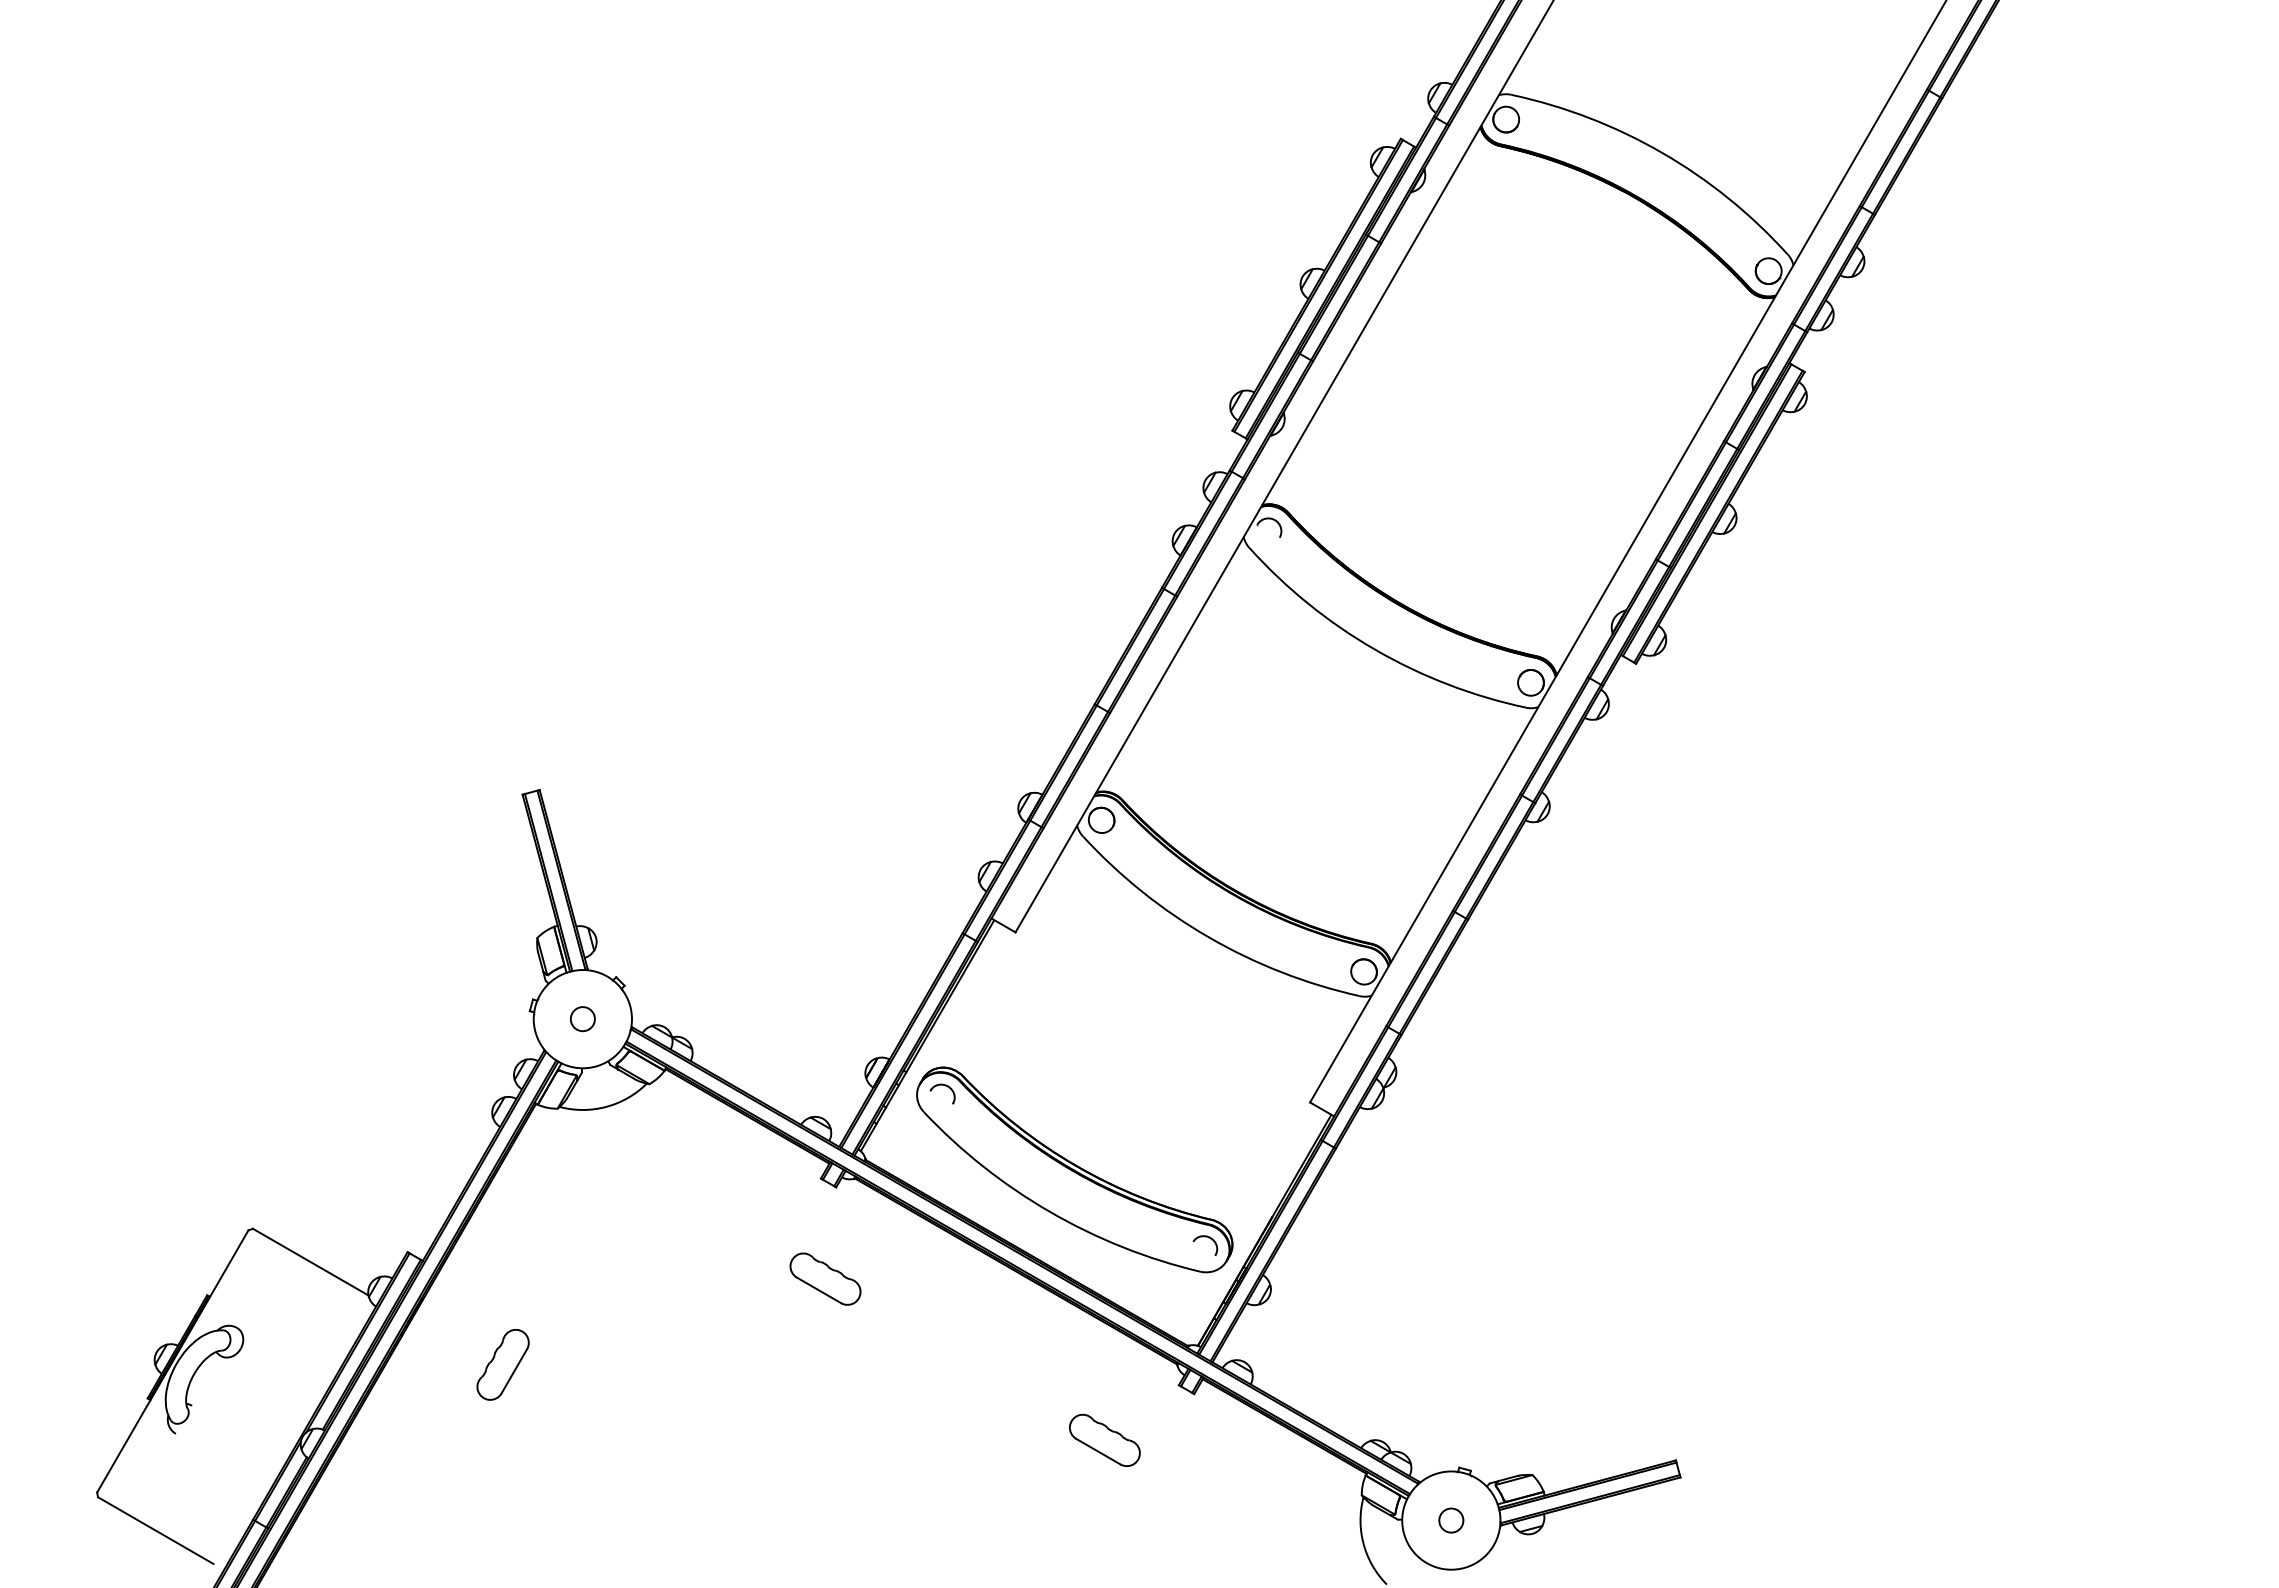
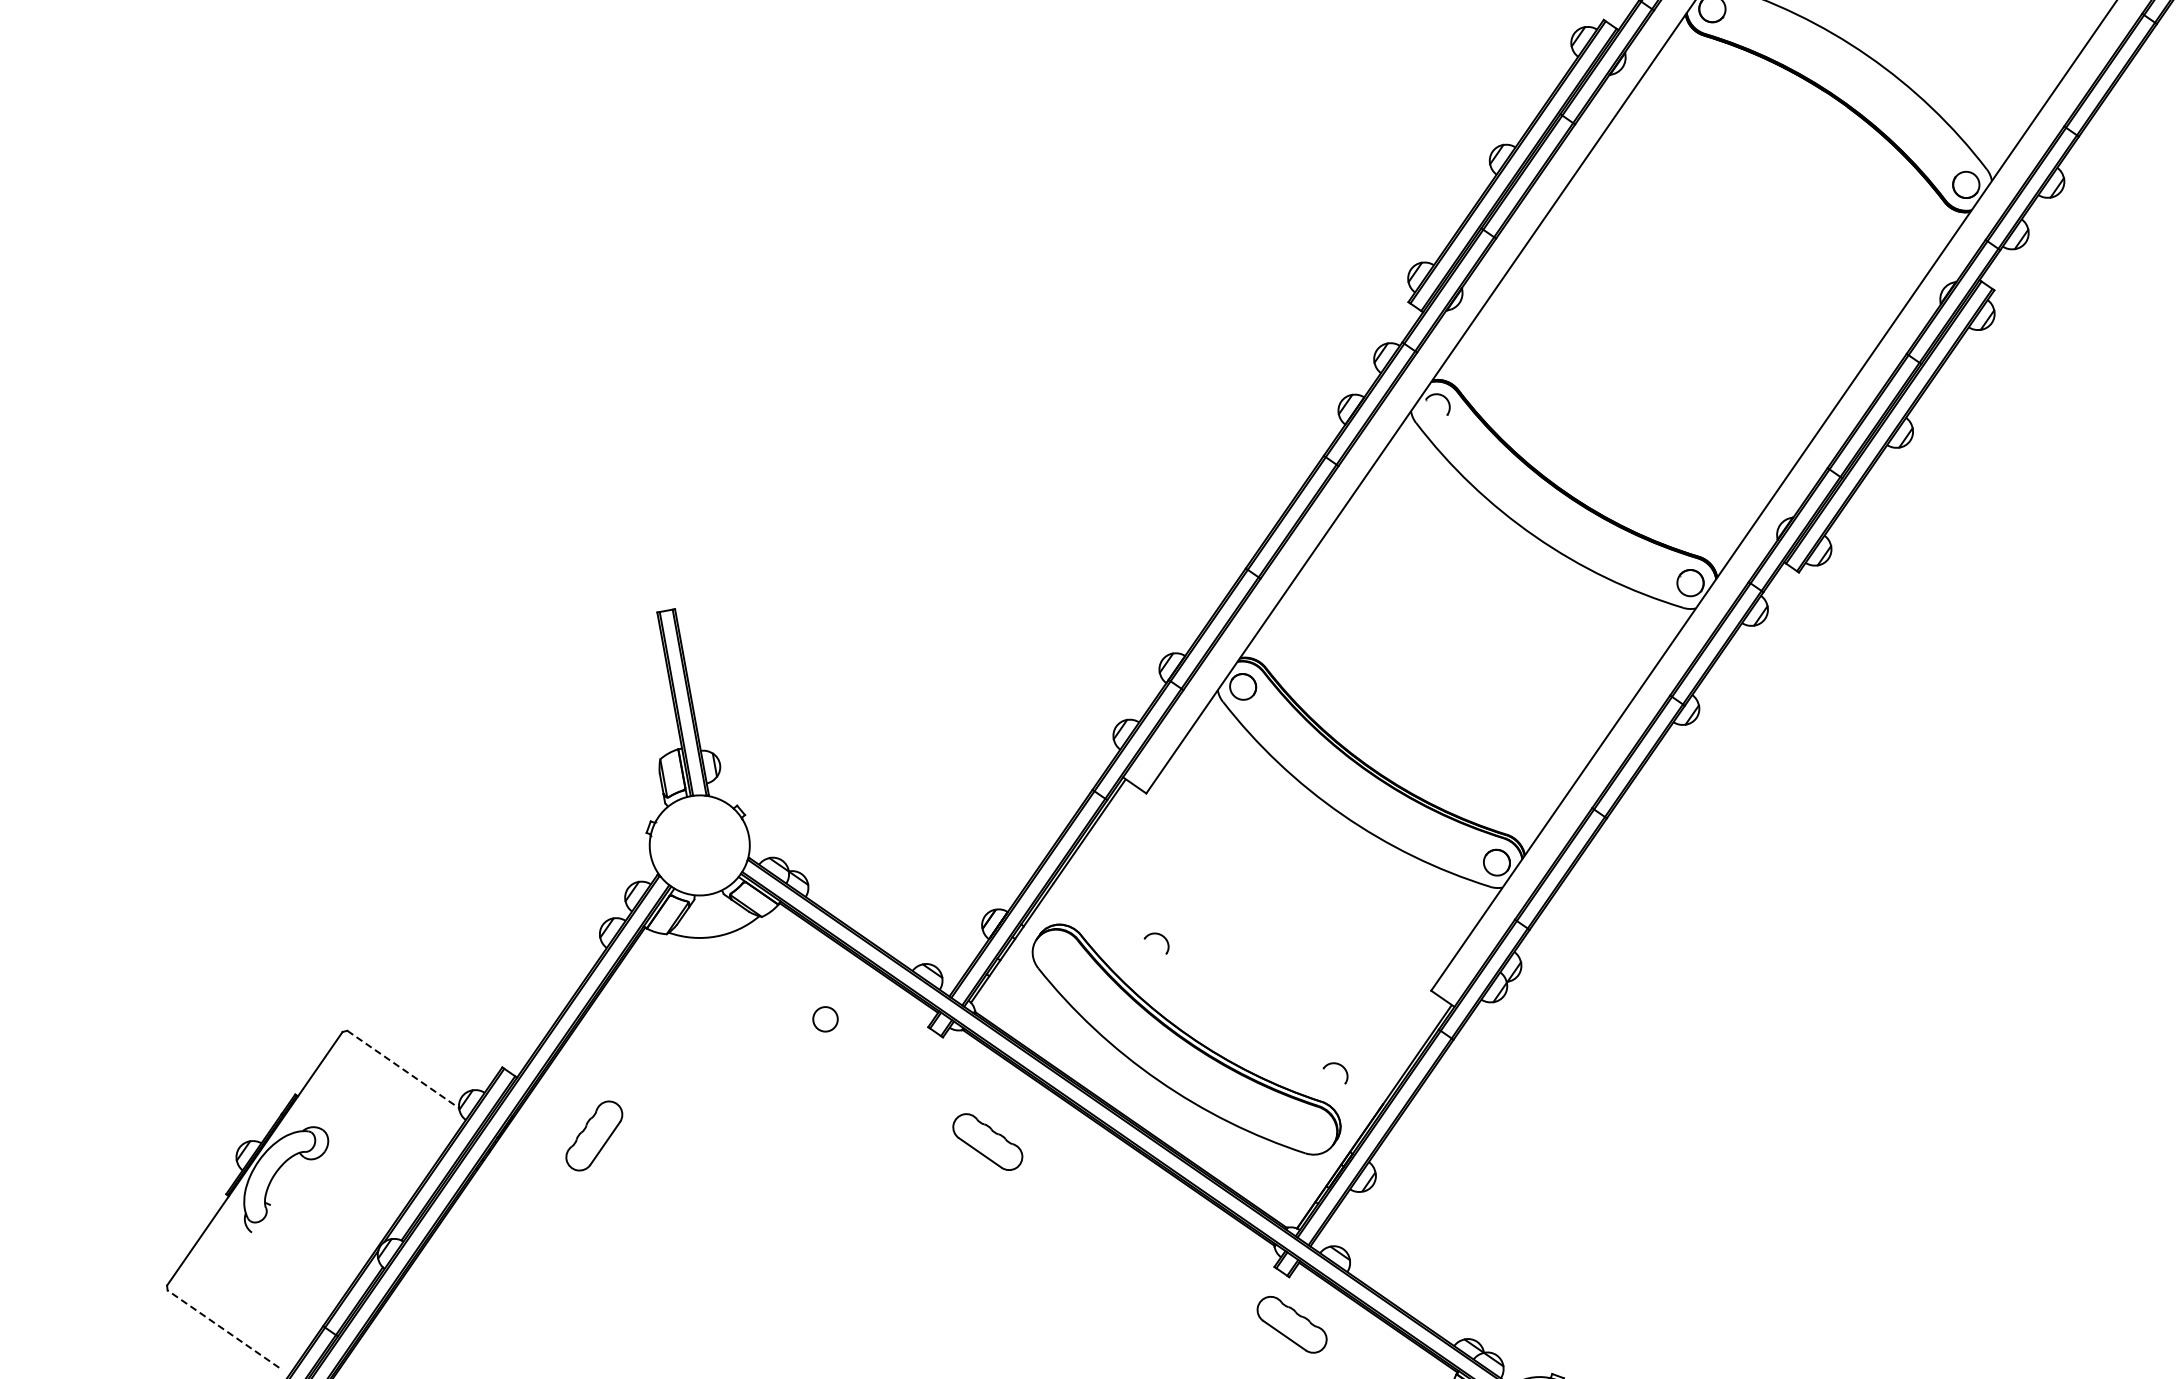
circle: (582, 1019) -> (825, 1019), moved
part: (945, 1086) -> (1160, 935), moved
part: (1208, 1238) -> (1339, 1066), moved
line: (310, 1262) -> (402, 1069), solid -> dashed
part: (825, 1278) -> (987, 1141), moved
part: (502, 1364) -> (593, 1135), moved
part: (1104, 1439) -> (1291, 1323), moved
line: (155, 1530) -> (223, 1328), solid -> dashed

